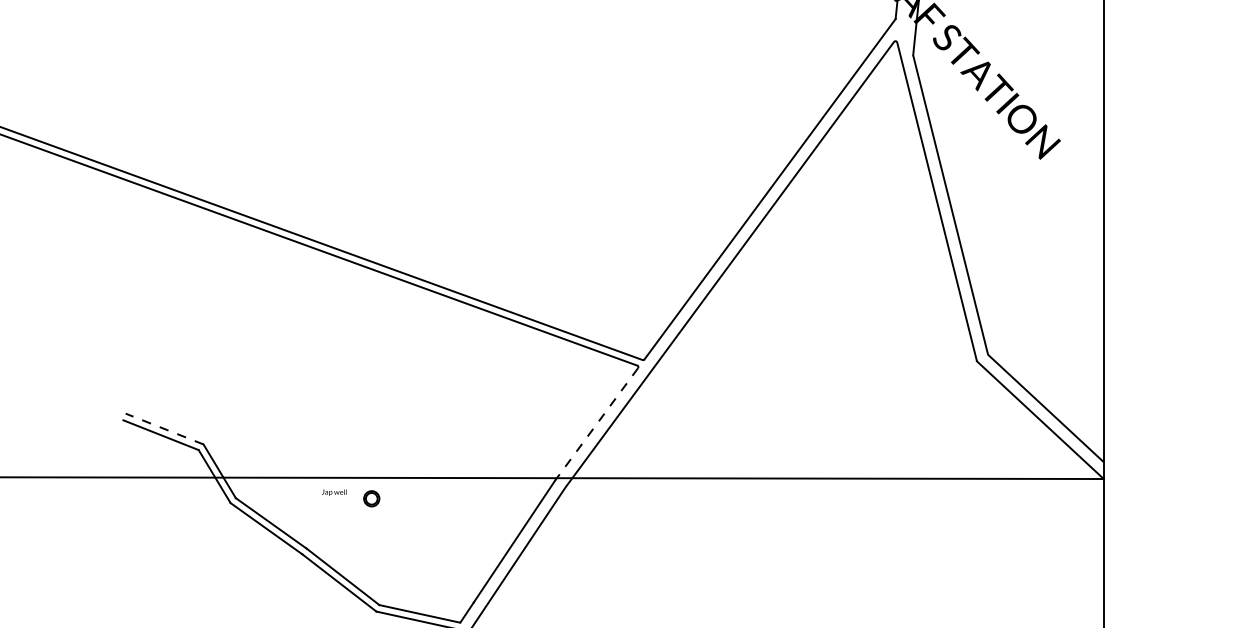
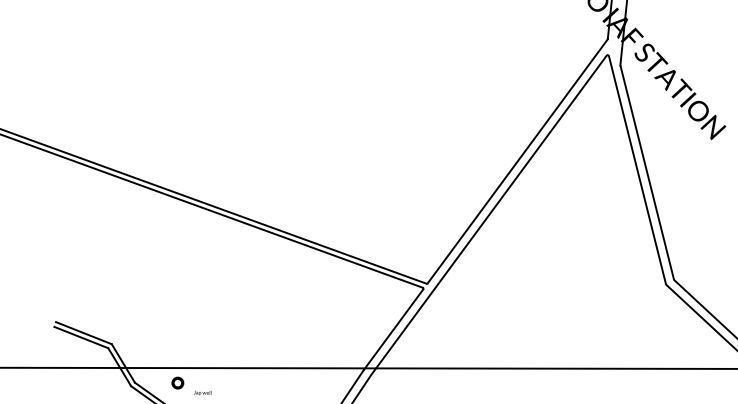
line: (596, 424) -> (393, 329), dashed -> solid
line: (164, 429) -> (83, 333), dashed -> solid
text: (334, 492) -> (202, 392), moved
part: (371, 498) -> (177, 382), moved

